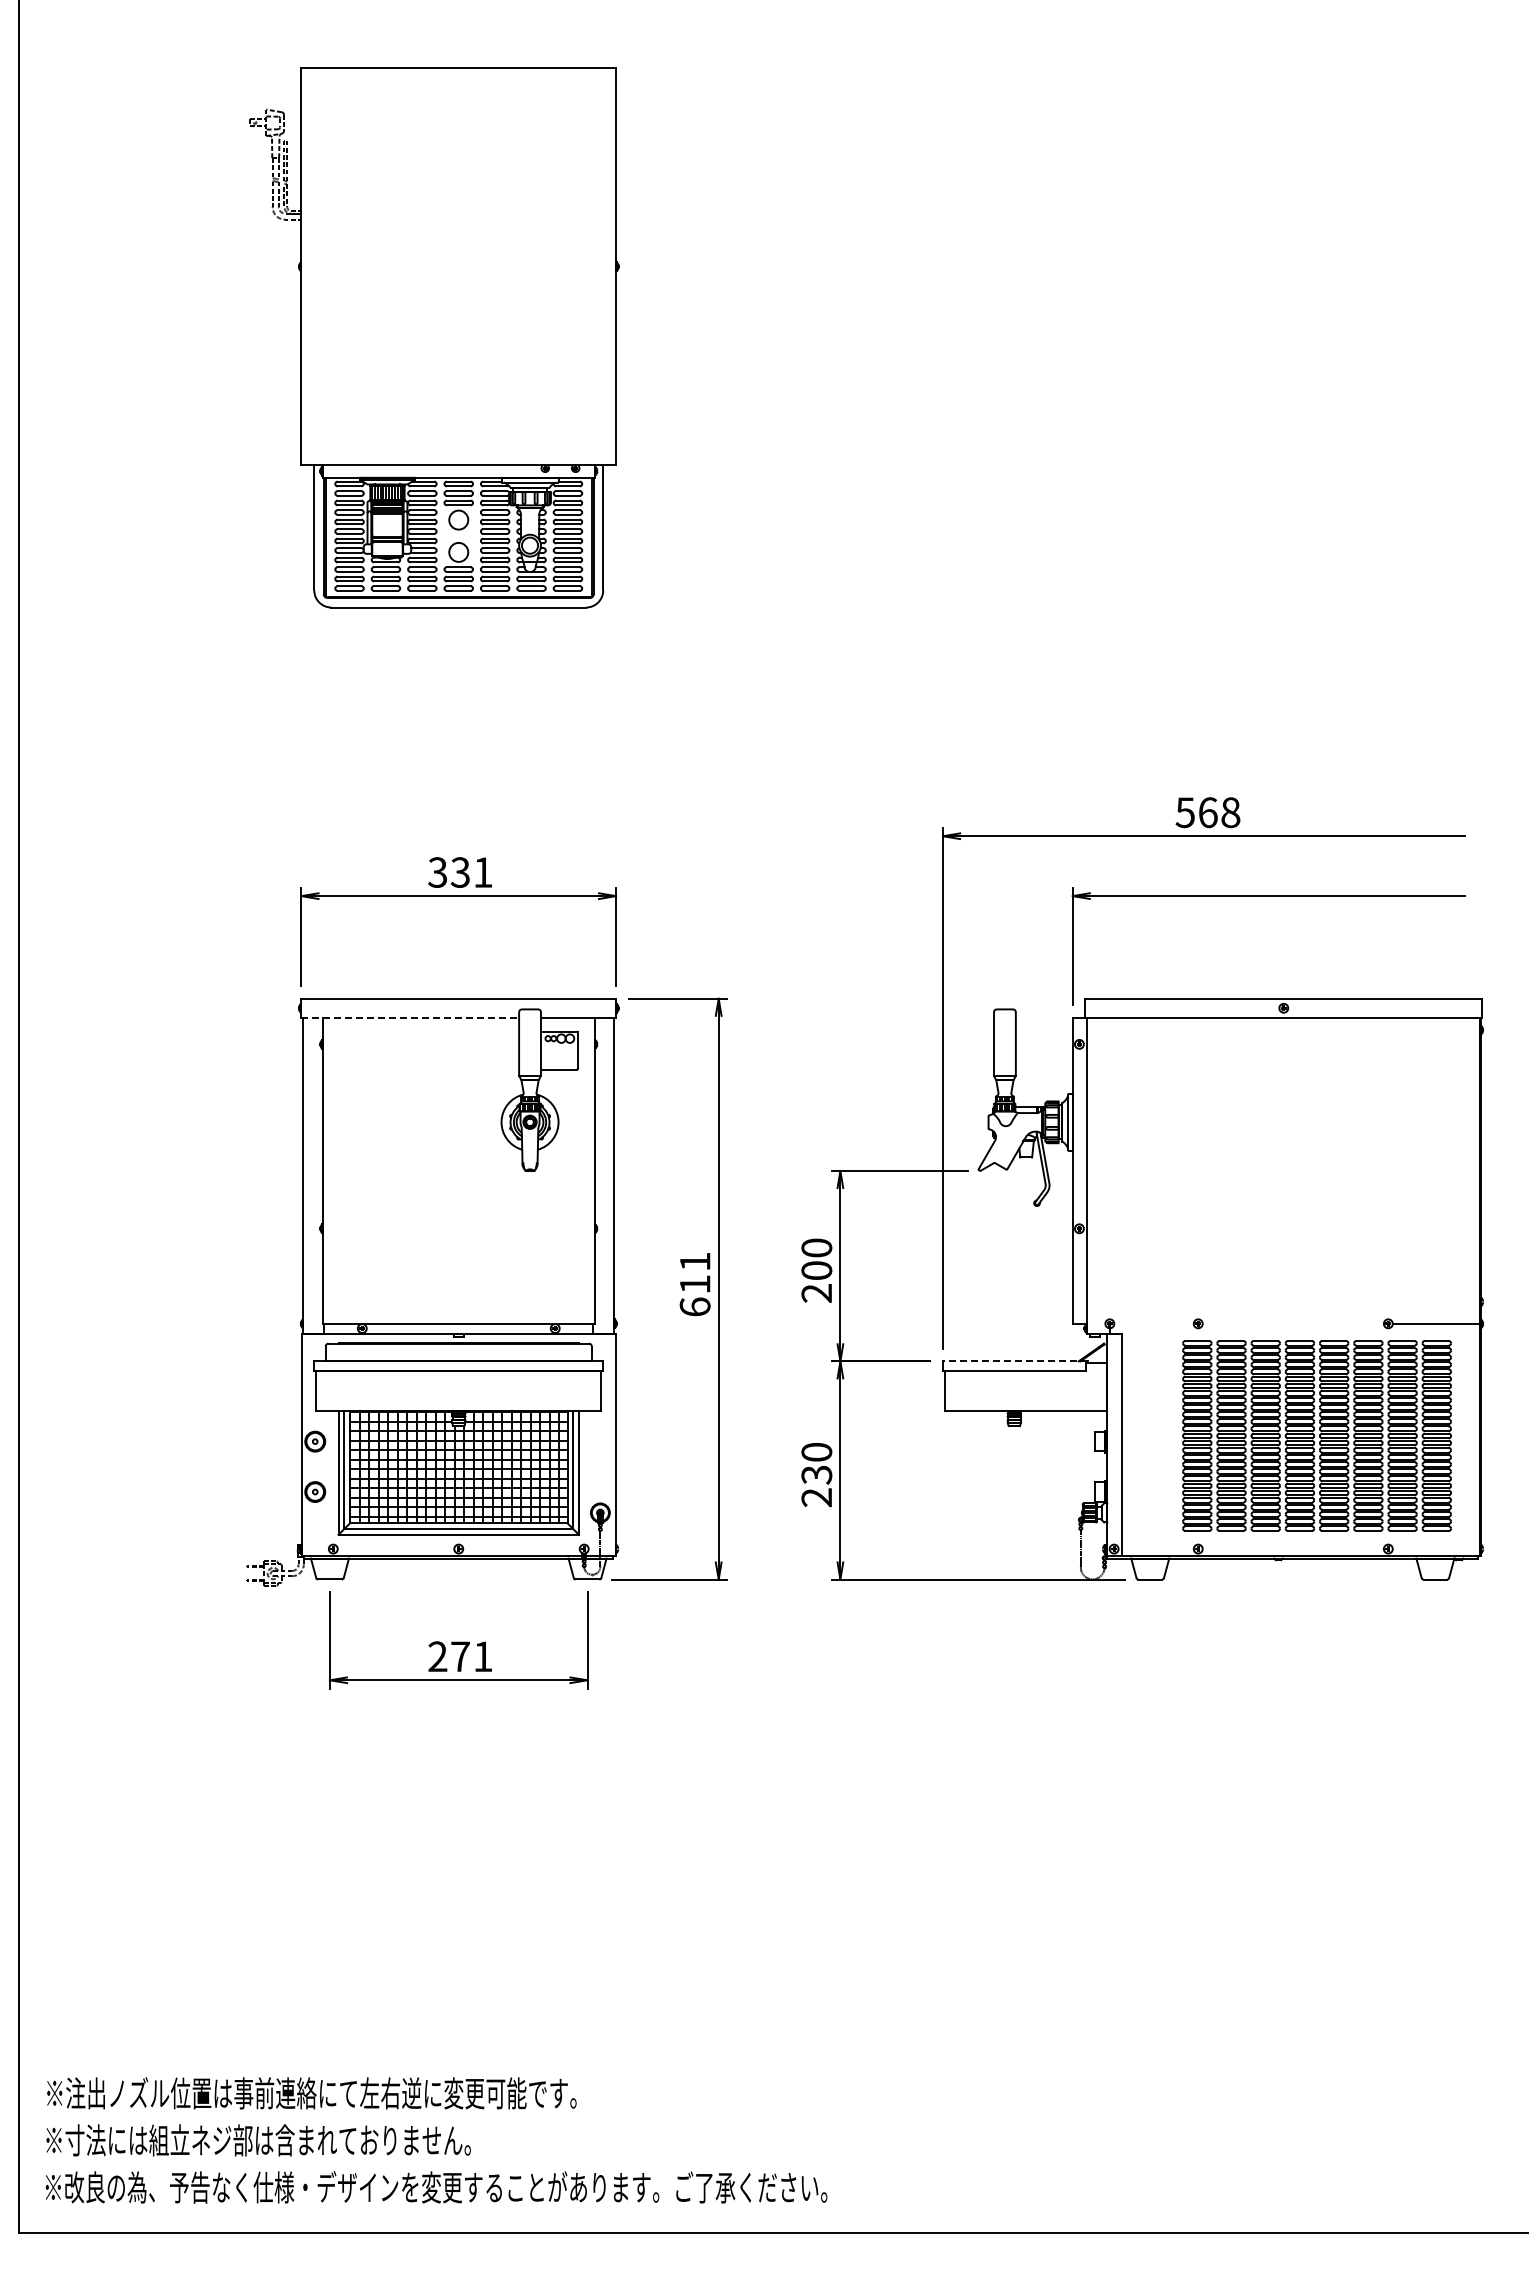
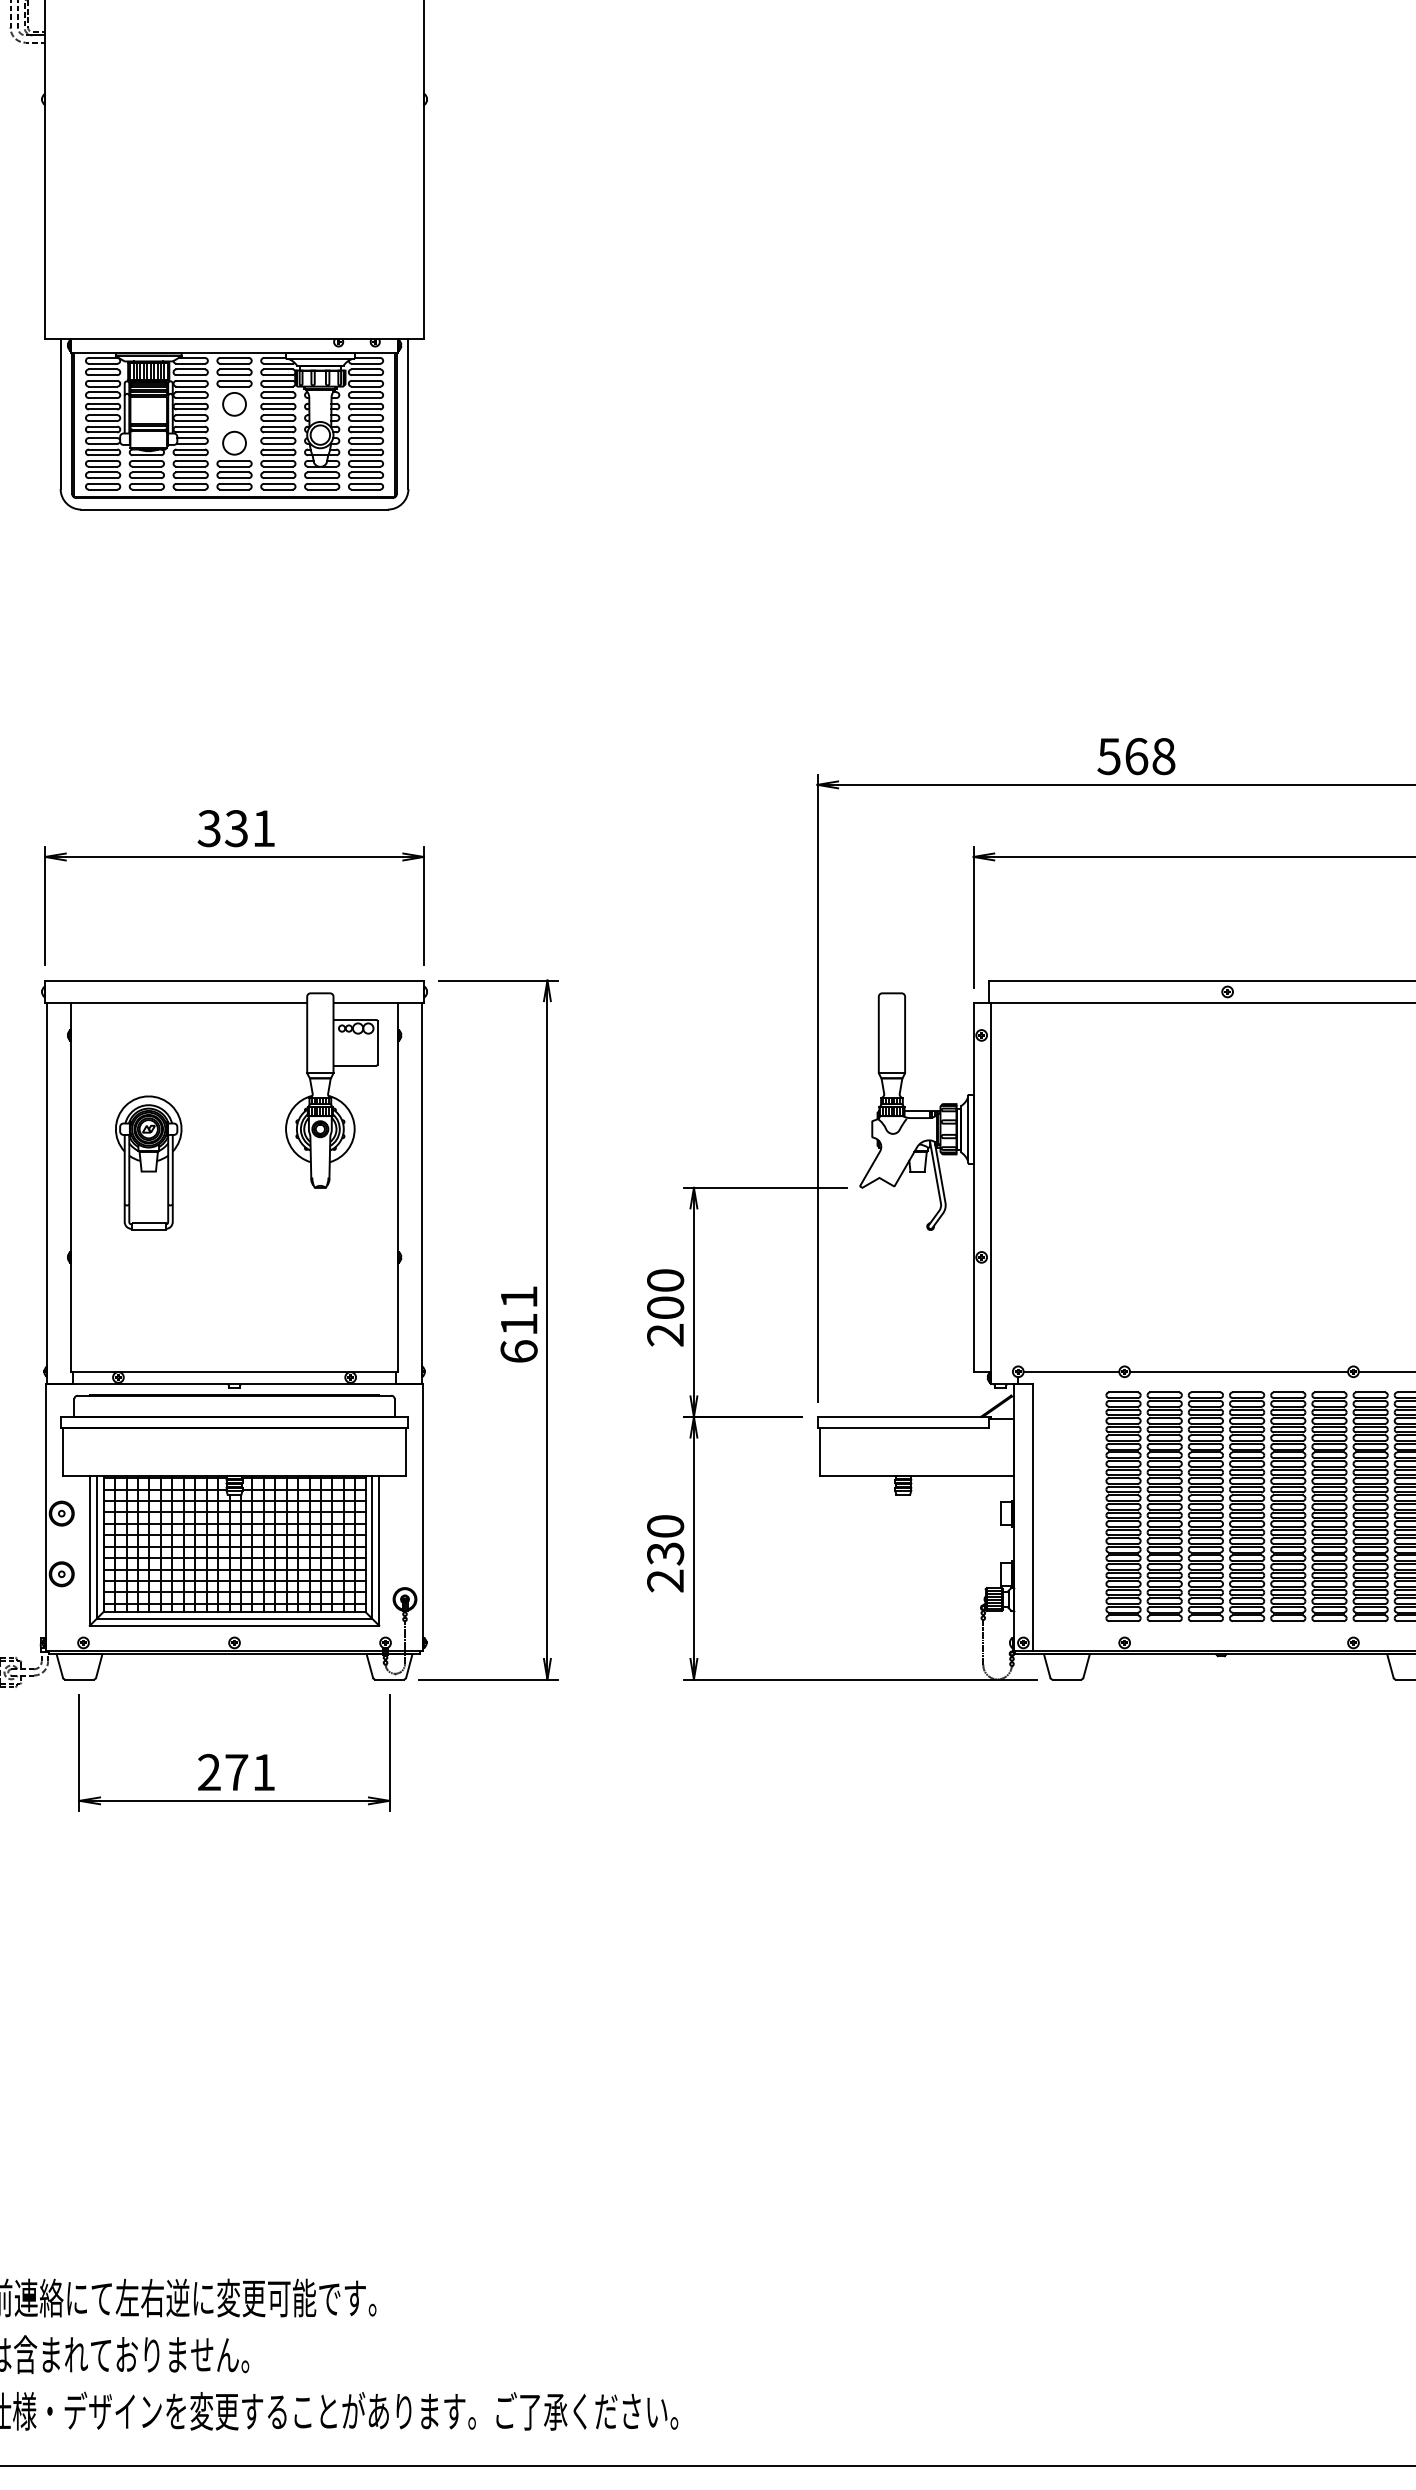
line: (410, 1017) -> (176, 1003), dashed -> solid
part: (387, 1150) -> (148, 1163), added
line: (1153, 1323) -> (1070, 1371), added
line: (1292, 1323) -> (1238, 1371), added
line: (1014, 1361) -> (903, 1417), dashed -> solid

